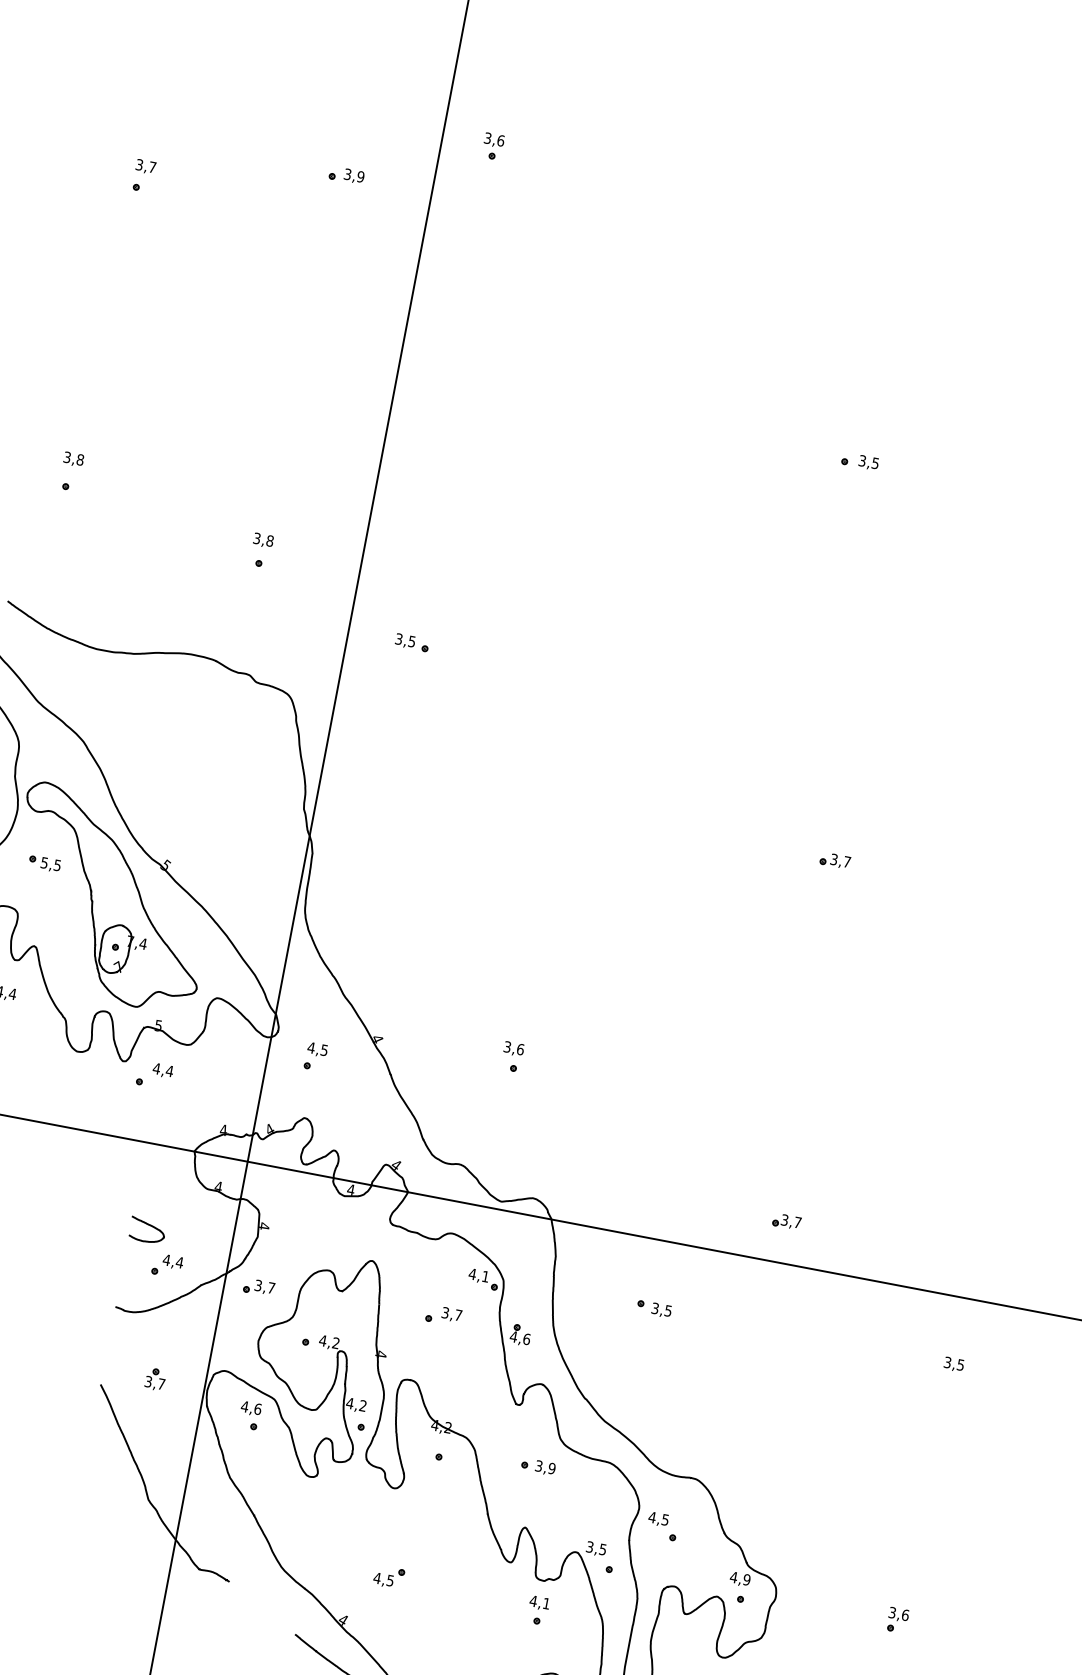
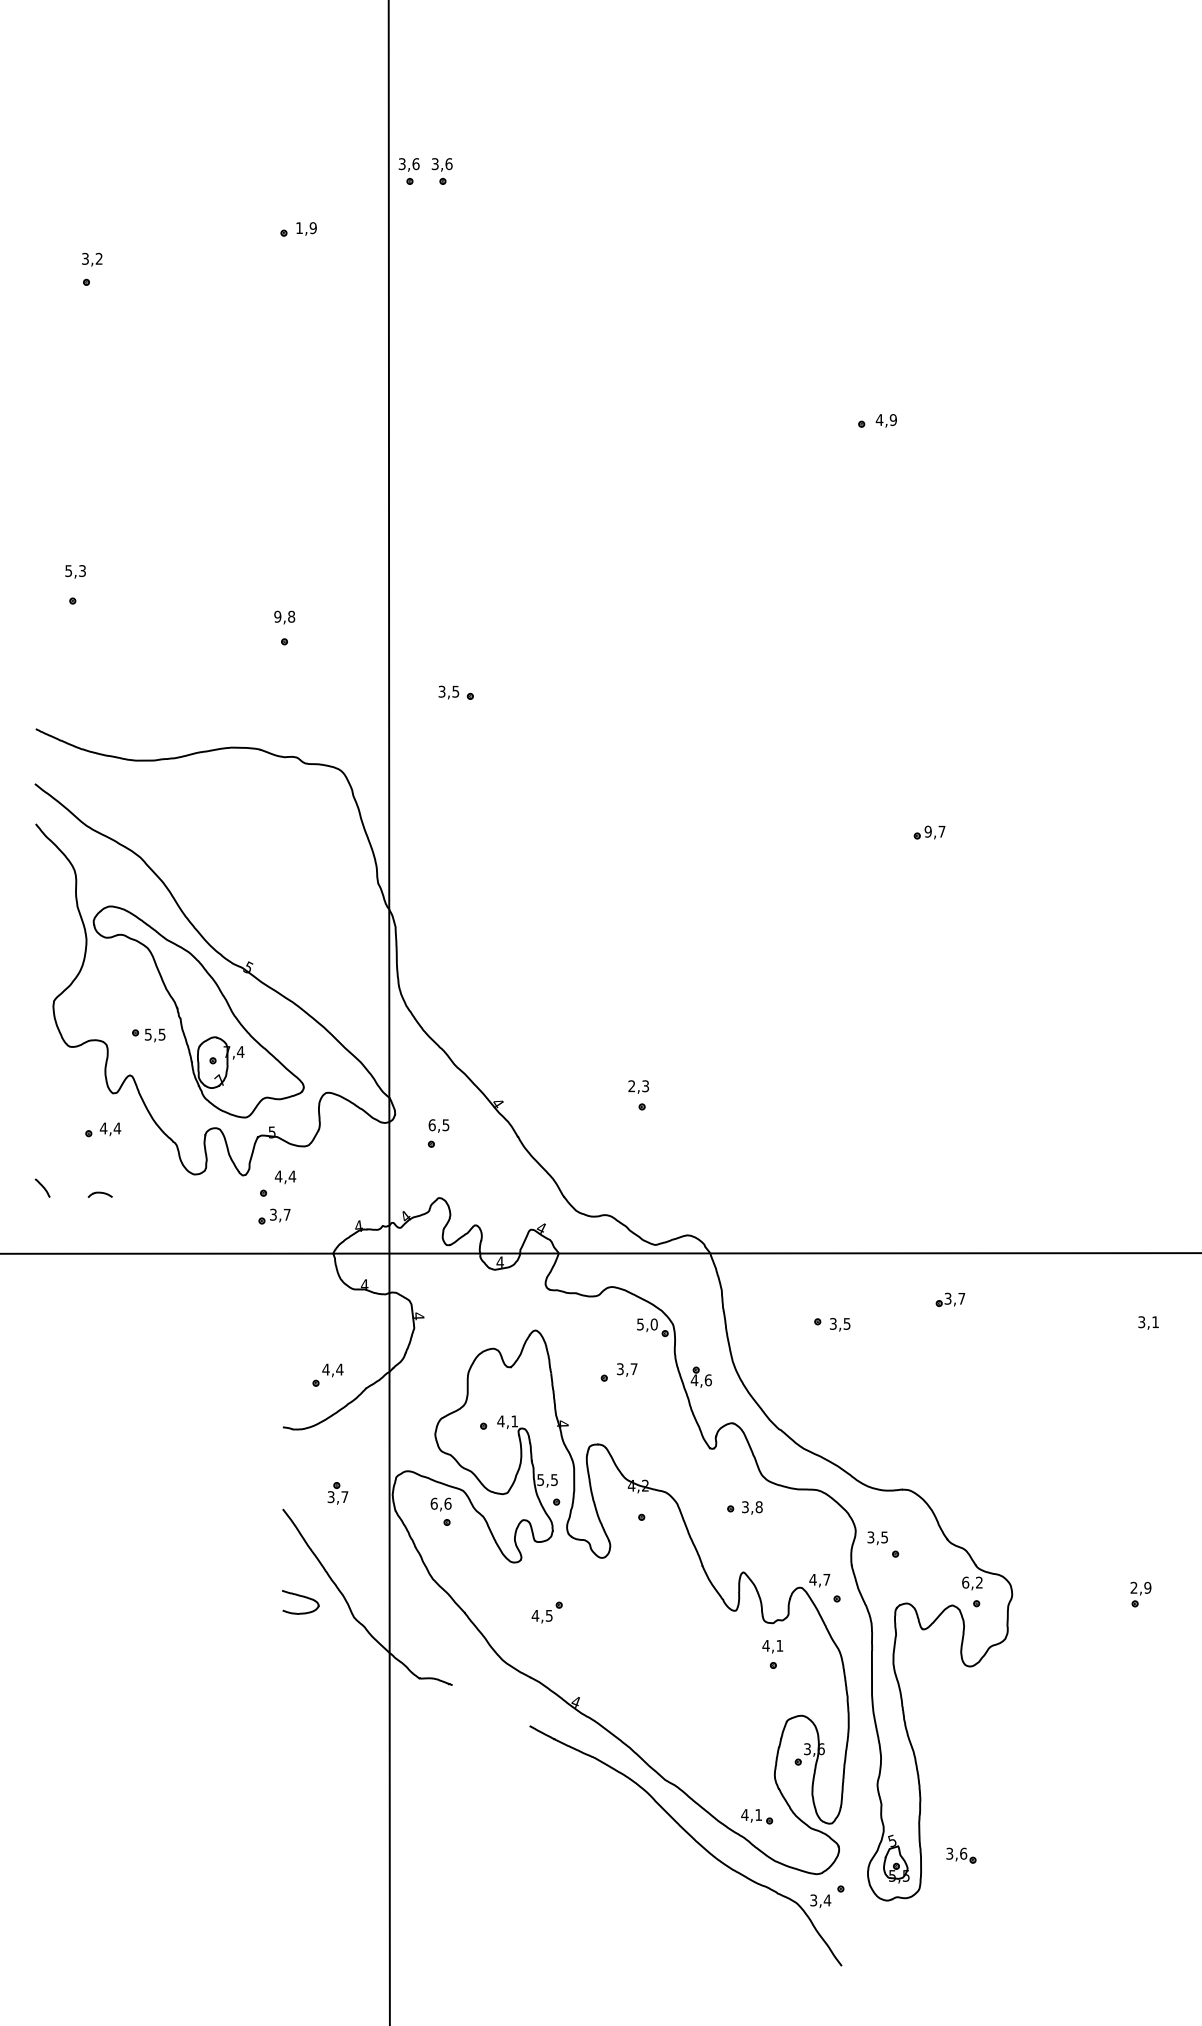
part: (461, 140) -> (408, 171), added
text: (151, 166) -> (98, 258), 3,7 -> 3,2
text: (347, 174) -> (299, 228), 3,9 -> 1,9
text: (73, 458) -> (75, 570), 3,8 -> 5,3
text: (868, 461) -> (885, 419), 3,5 -> 4,9
text: (256, 538) -> (277, 616), 3,8 -> 9,8
text: (833, 859) -> (927, 831), 3,7 -> 9,7
part: (44, 863) -> (148, 1035), moved
text: (310, 1048) -> (431, 1125), 4,5 -> 6,5
text: (513, 1048) -> (638, 1086), 3,6 -> 2,3
part: (786, 1221) -> (950, 1299), moved
curve: (150, 1226) -> (302, 1597), moved
text: (478, 1275) -> (646, 1324), 4,1 -> 5,0
part: (259, 1287) -> (274, 1216), moved
text: (335, 1343) -> (514, 1421), 4,2 -> 4,1
text: (960, 1365) -> (1155, 1322), 3,5 -> 3,1
text: (355, 1404) -> (546, 1479), 4,2 -> 5,5
text: (244, 1406) -> (433, 1503), 4,6 -> 6,6
text: (551, 1468) -> (758, 1507), 3,9 -> 3,8
text: (651, 1517) -> (870, 1537), 4,5 -> 3,5
text: (596, 1548) -> (819, 1579), 3,5 -> 4,7
part: (388, 1577) -> (546, 1612), moved
text: (739, 1578) -> (971, 1582), 4,9 -> 6,2
text: (898, 1613) -> (1140, 1587), 3,6 -> 2,9

